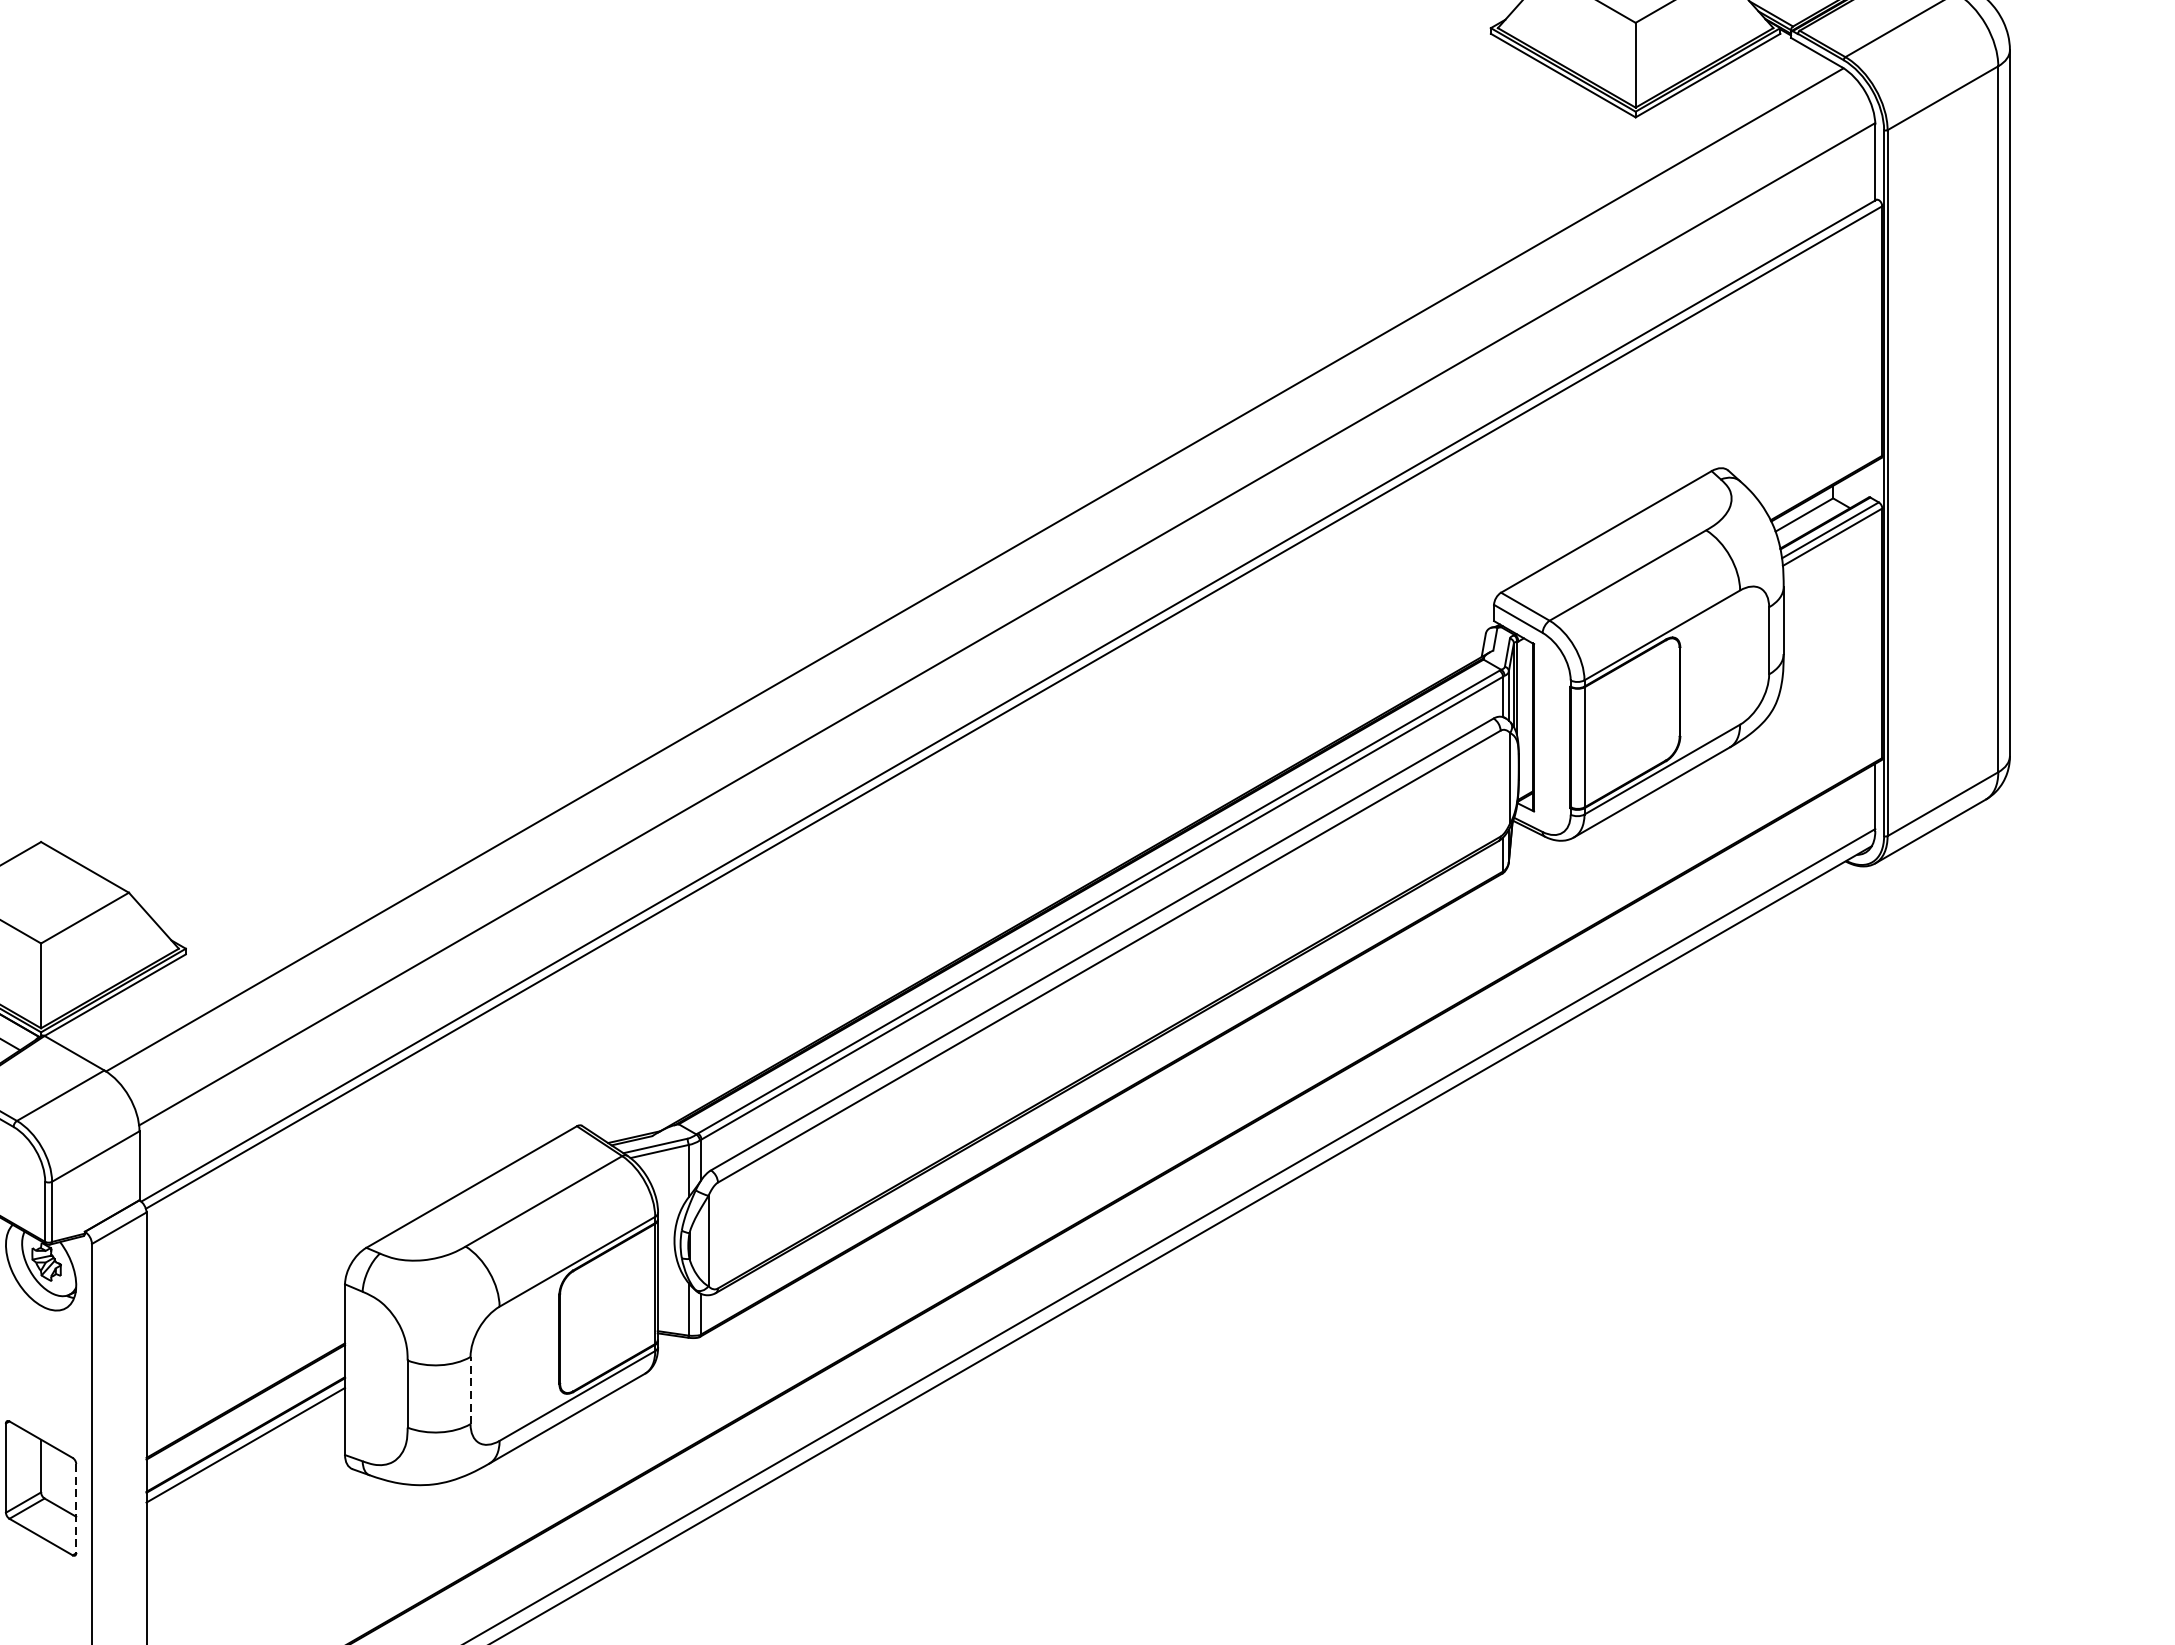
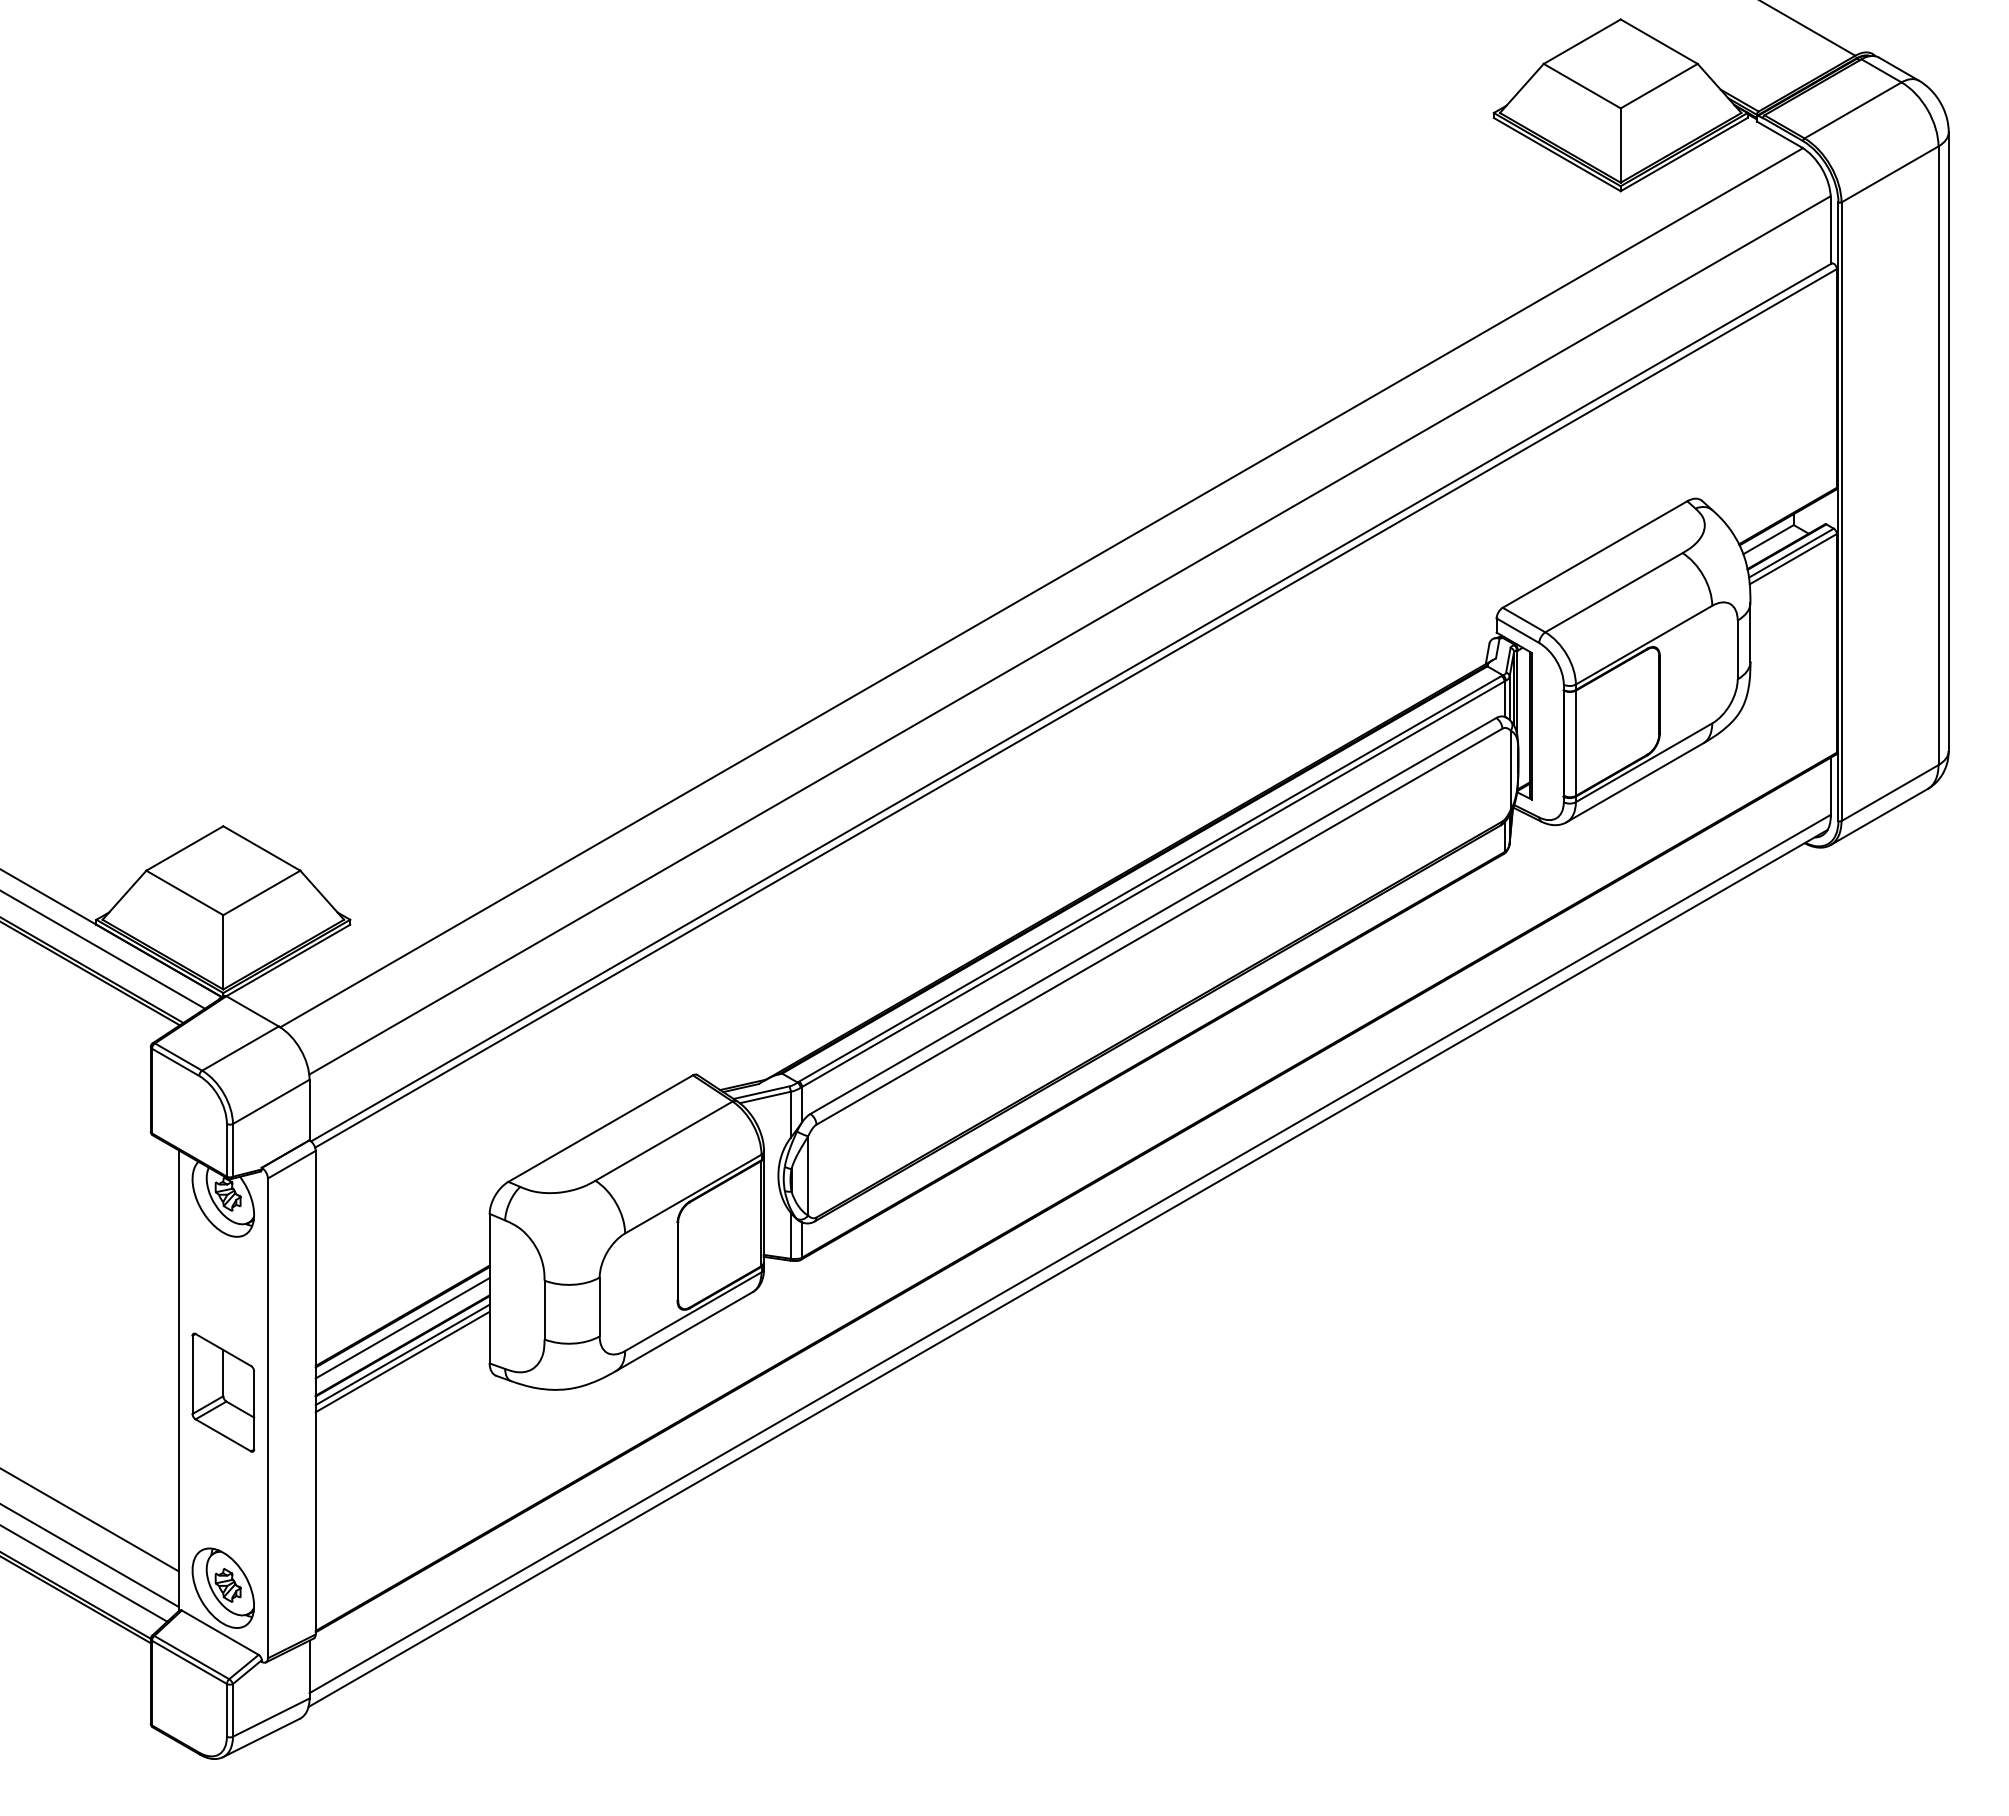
line: (470, 1390) -> (599, 1306), dashed -> solid
line: (245, 1415) -> (402, 1328), added
line: (245, 1452) -> (402, 1361), added
line: (76, 1508) -> (254, 1410), dashed -> solid

